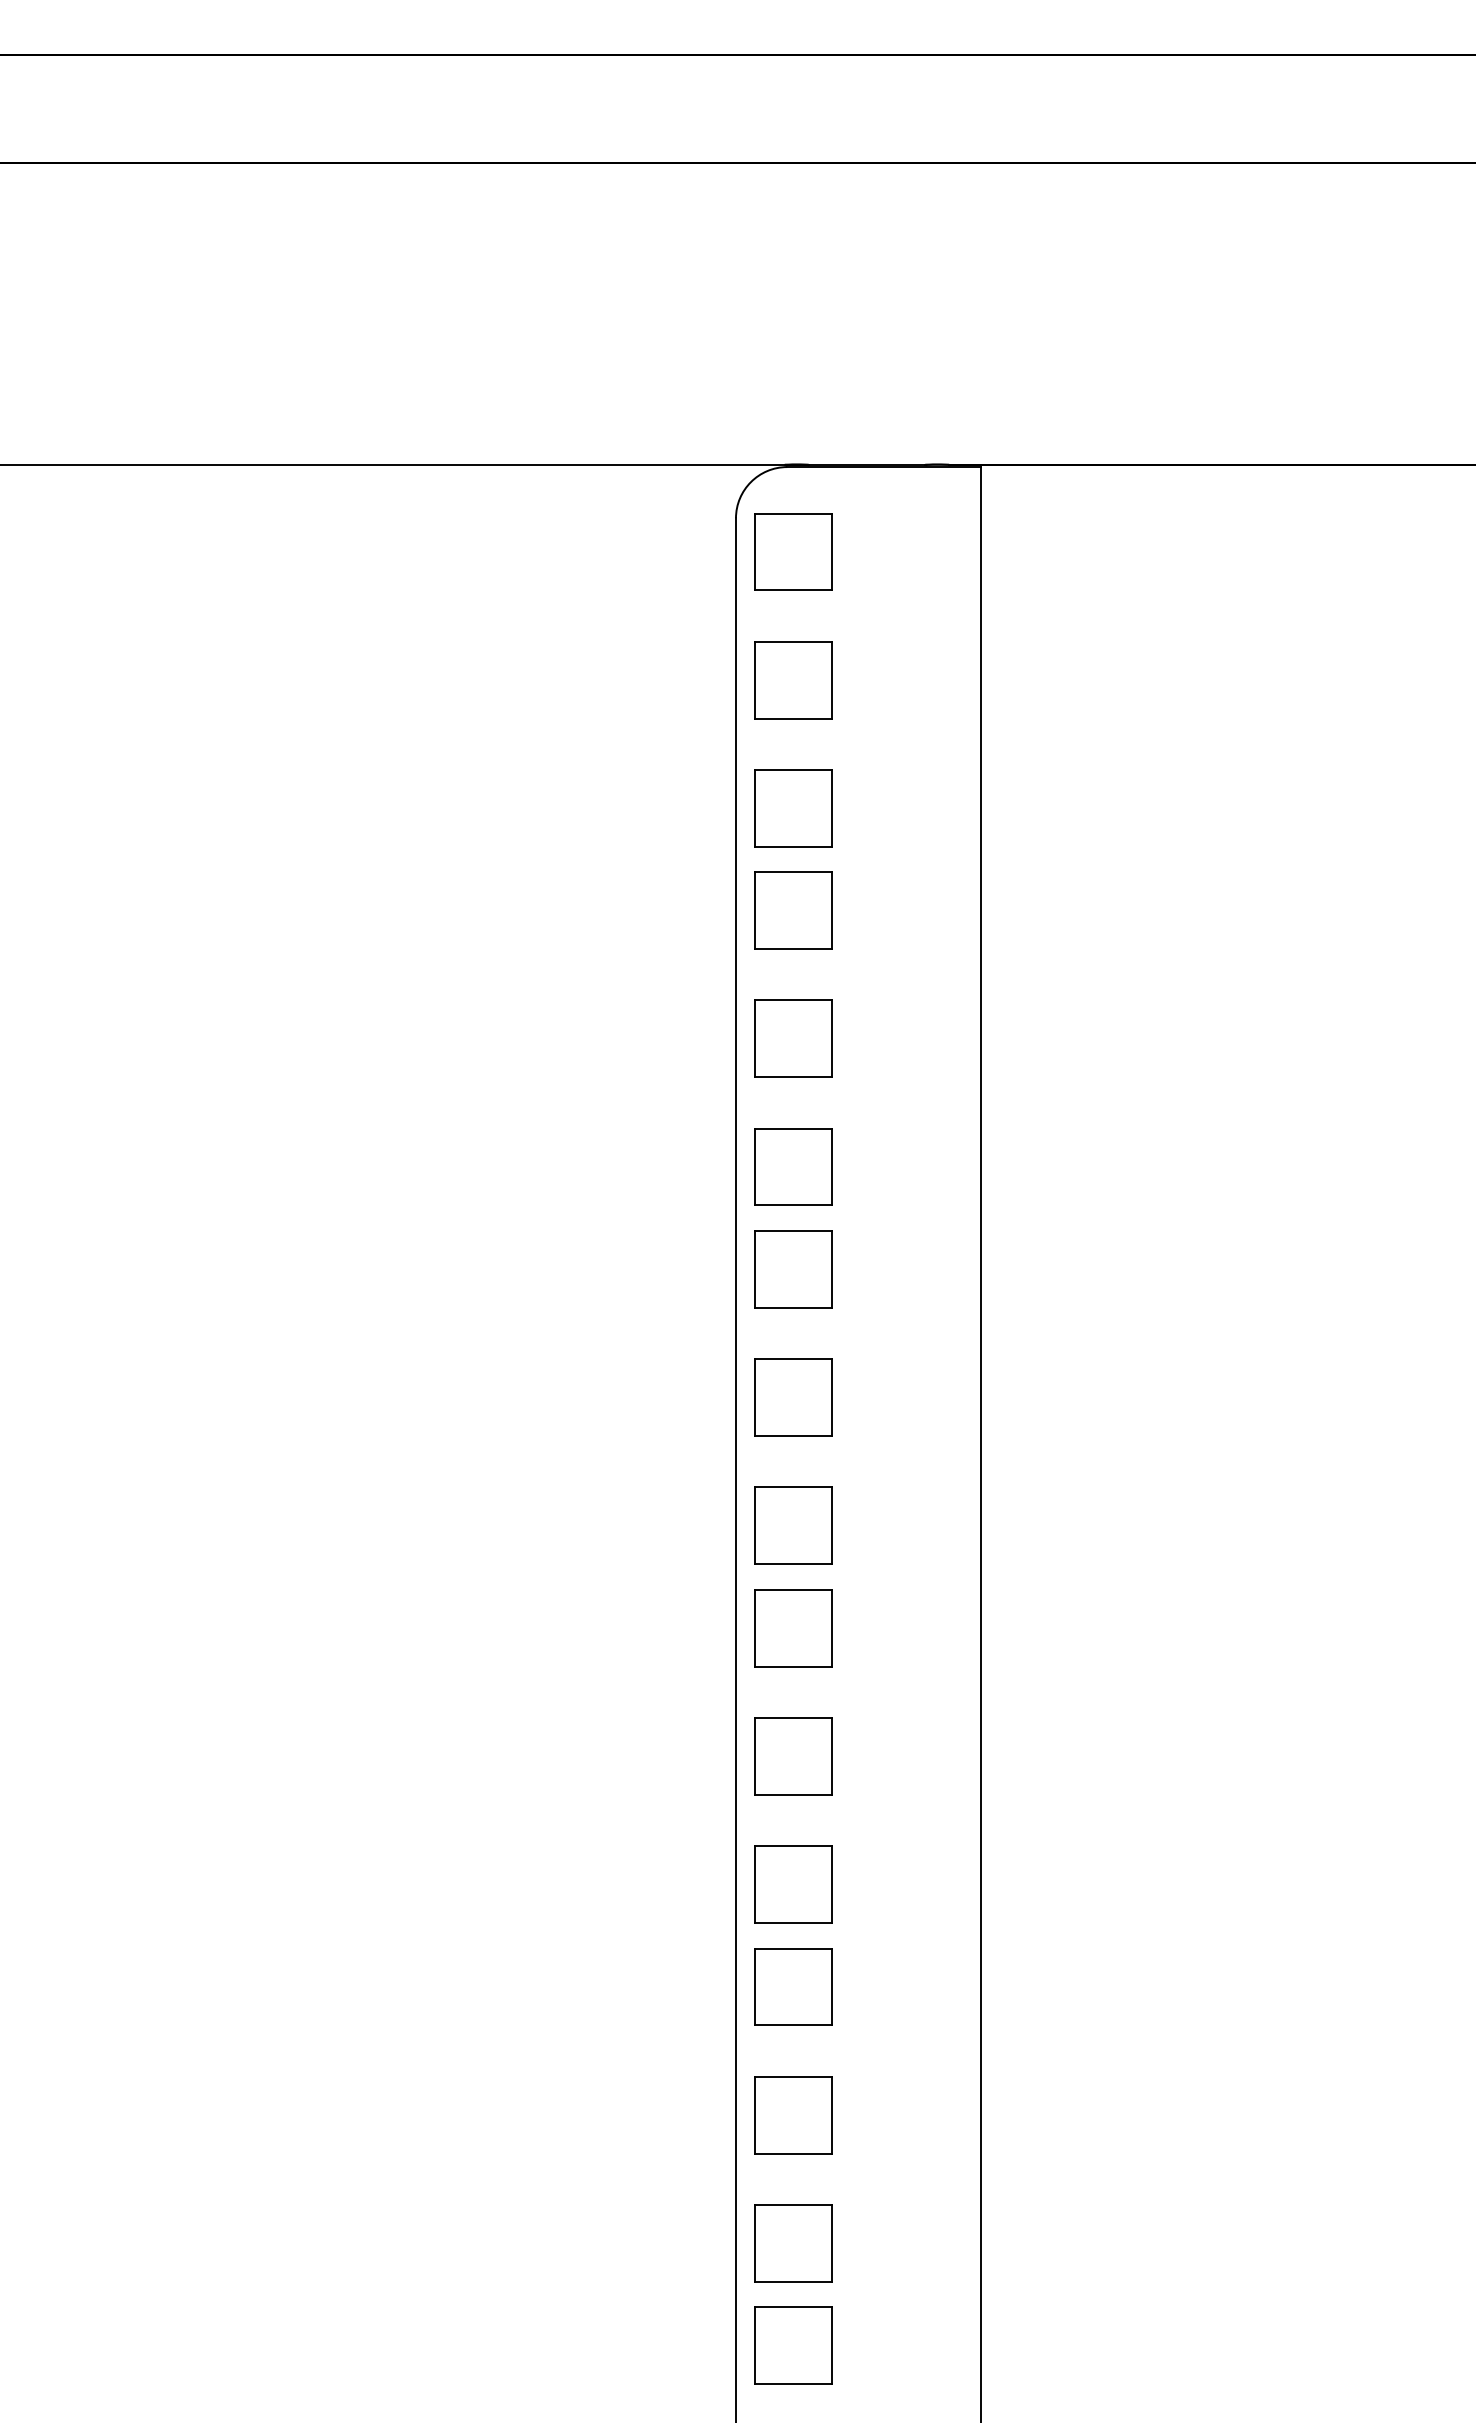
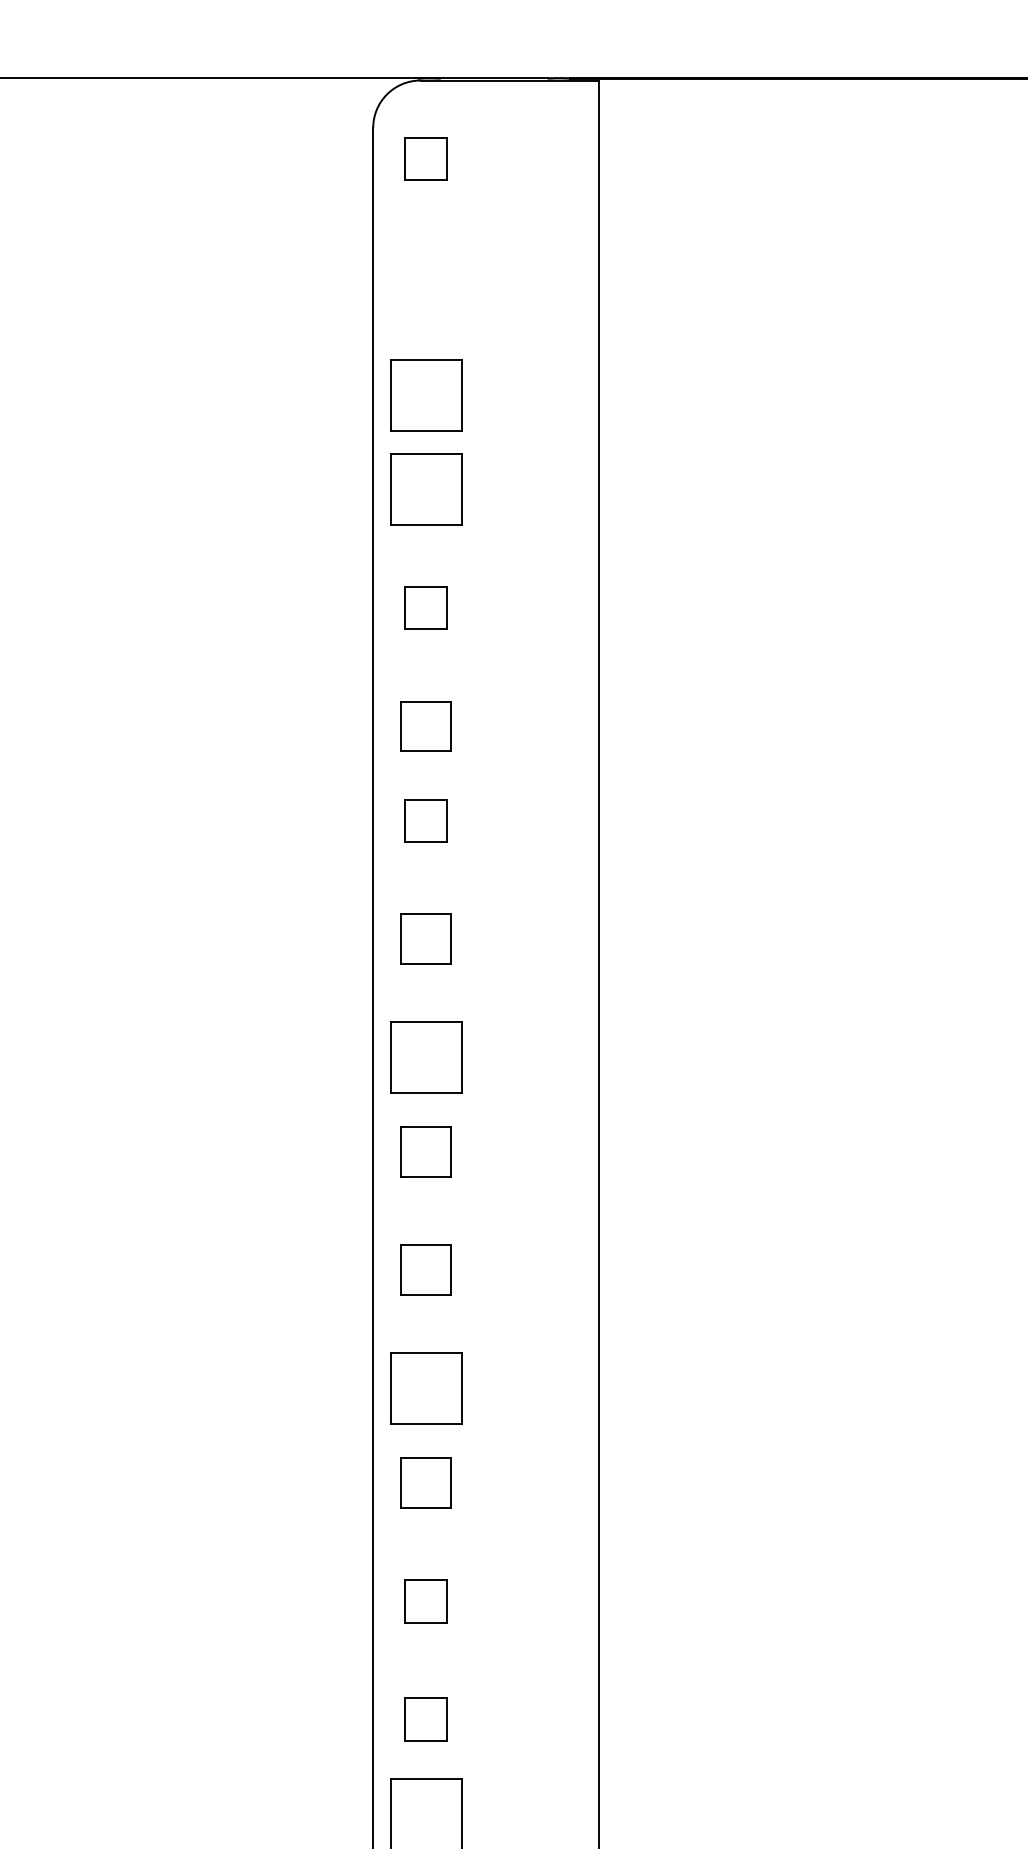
part: (793, 551) -> (426, 158), size x0.6
part: (793, 680) -> (426, 277), removed
part: (793, 1038) -> (426, 607), size x0.6
part: (793, 1166) -> (426, 725), size x0.7
part: (793, 1269) -> (426, 820), size x0.6
part: (793, 1397) -> (426, 939), size x0.7
part: (793, 1628) -> (426, 1152), size x0.7
part: (793, 1756) -> (426, 1270), size x0.7
part: (793, 1986) -> (426, 1482), size x0.7
part: (793, 2115) -> (426, 1601), size x0.6
part: (793, 2243) -> (426, 1719), size x0.6

